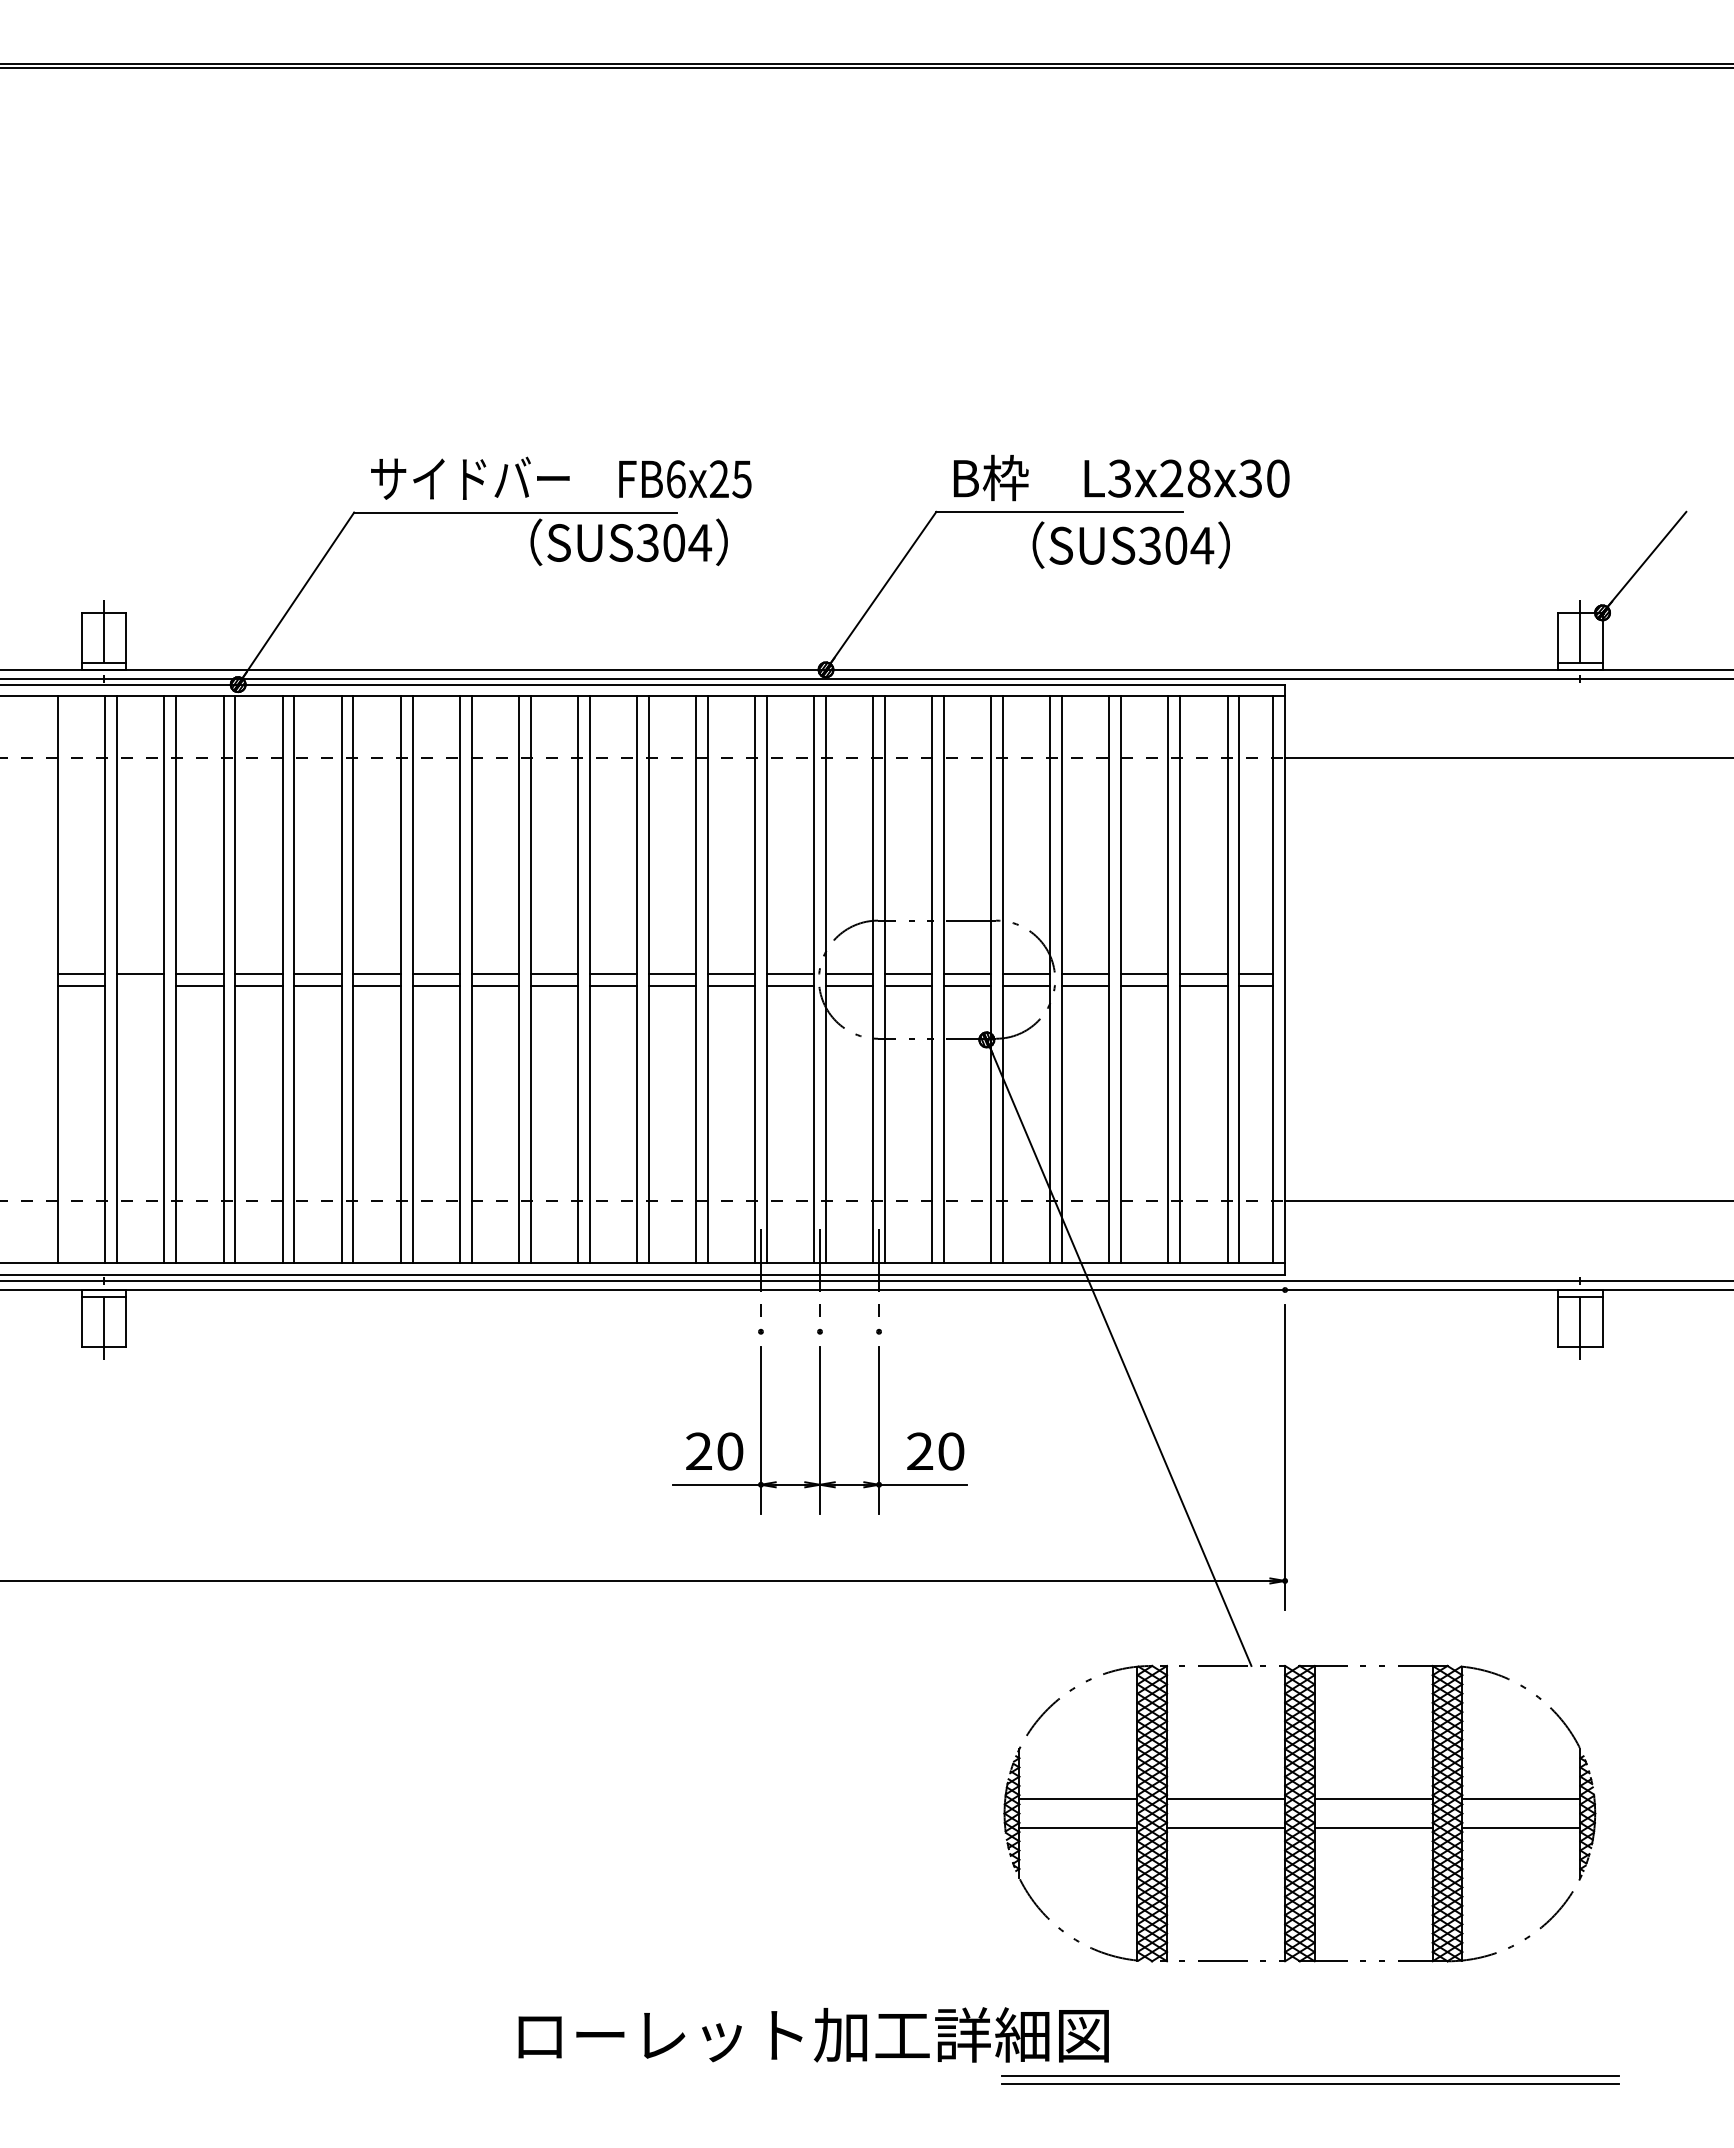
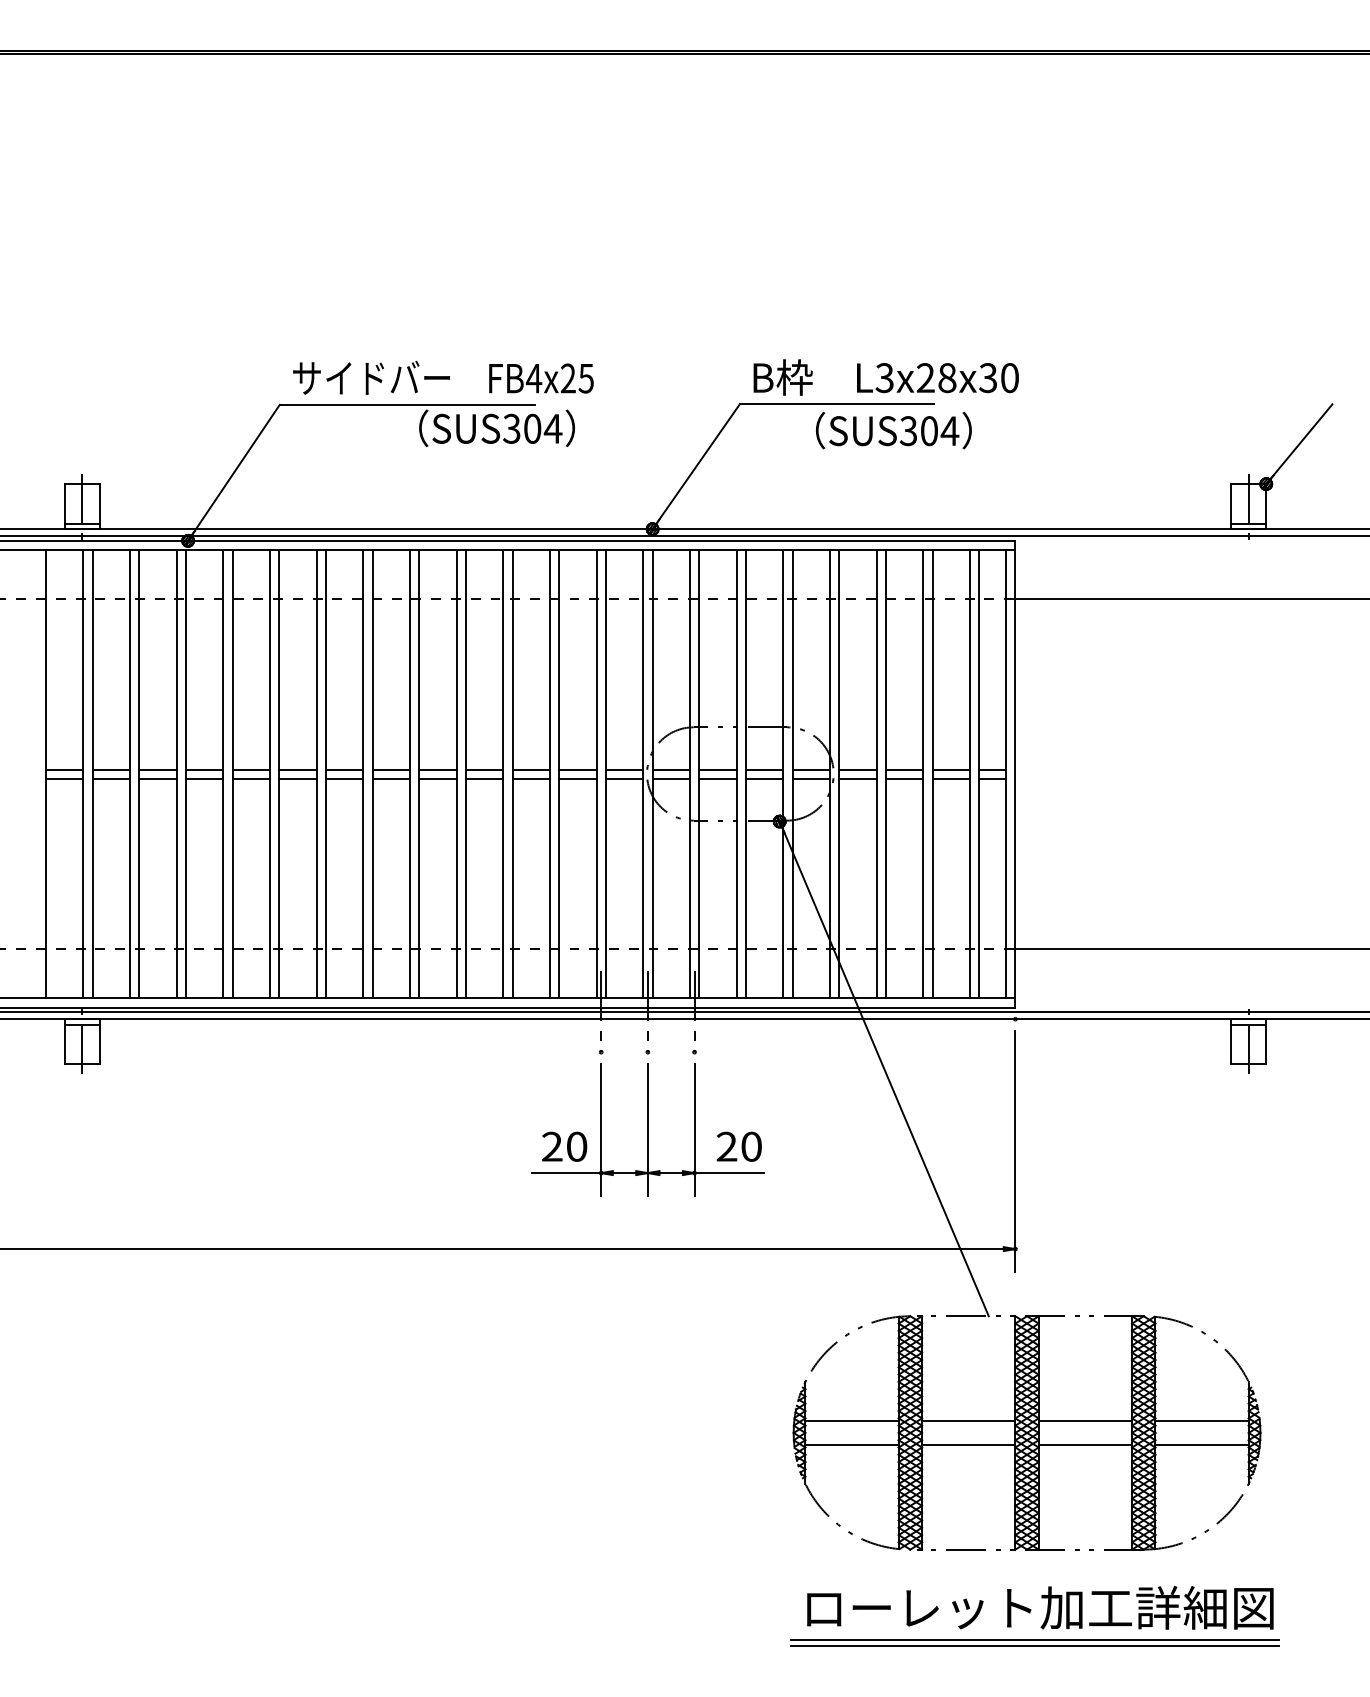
text: (675, 479) -> (533, 378), FB6x25 -> FB4x25
line: (140, 985) -> (110, 778), added
text: (813, 2034) -> (1040, 1607), moved

